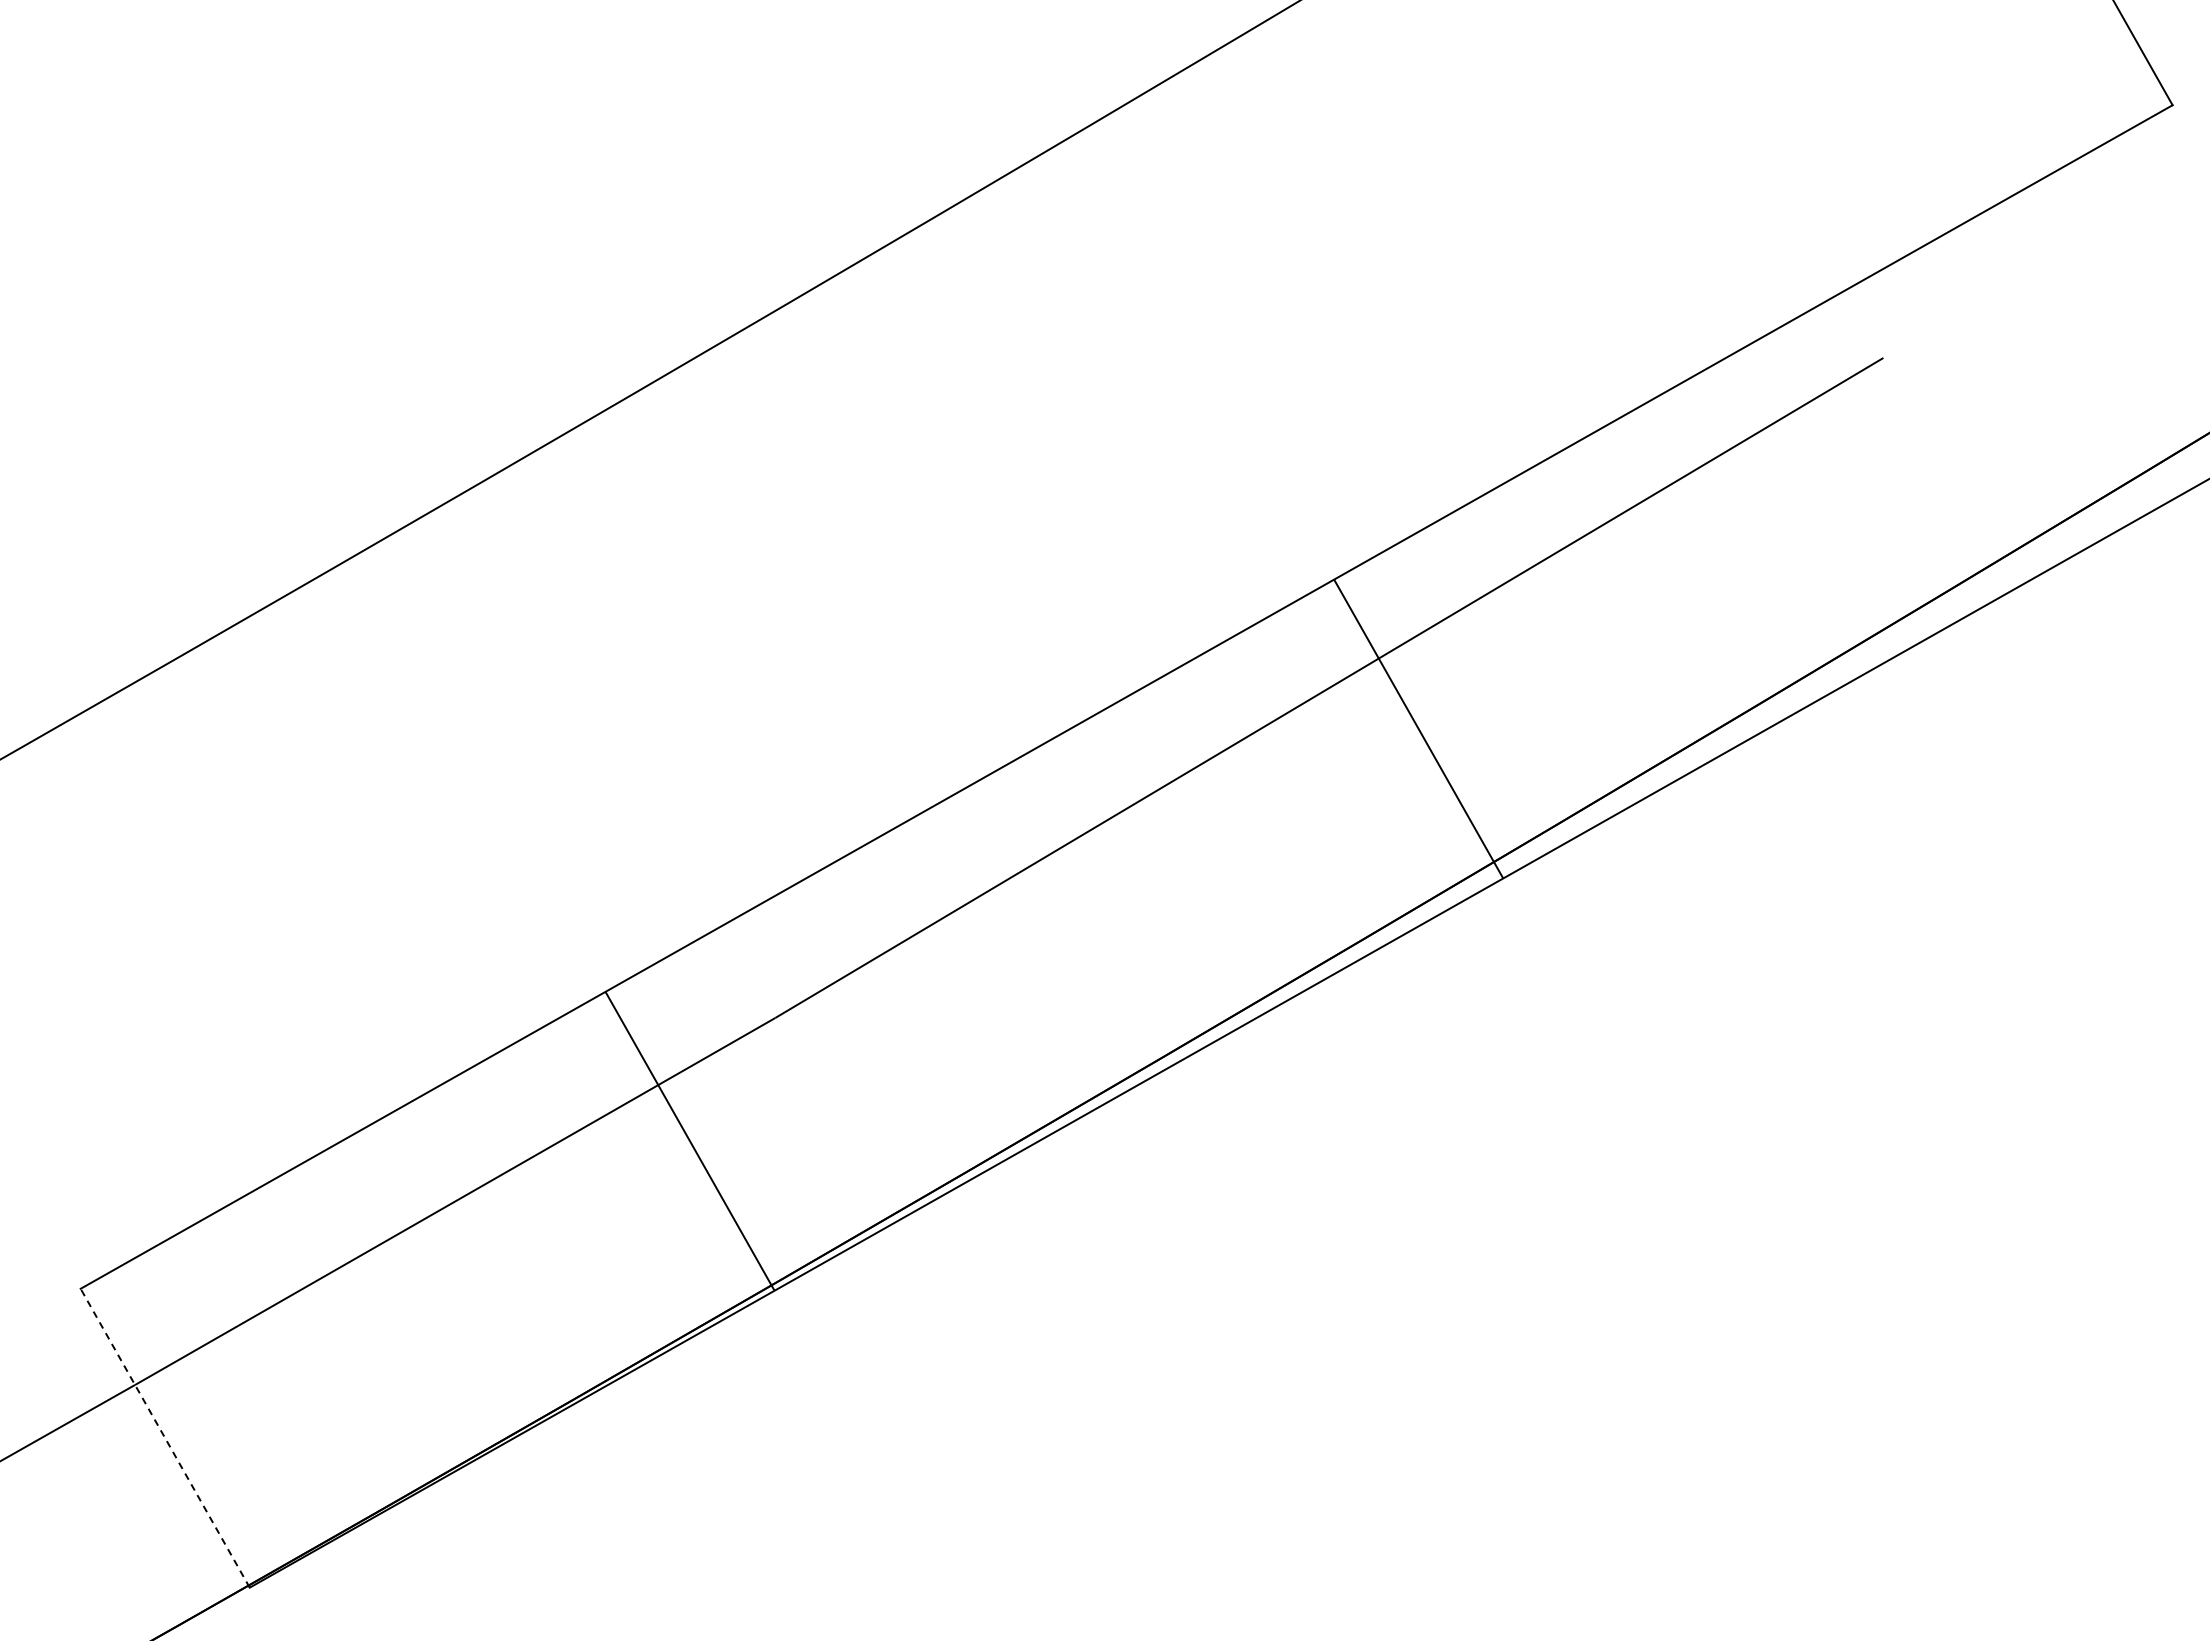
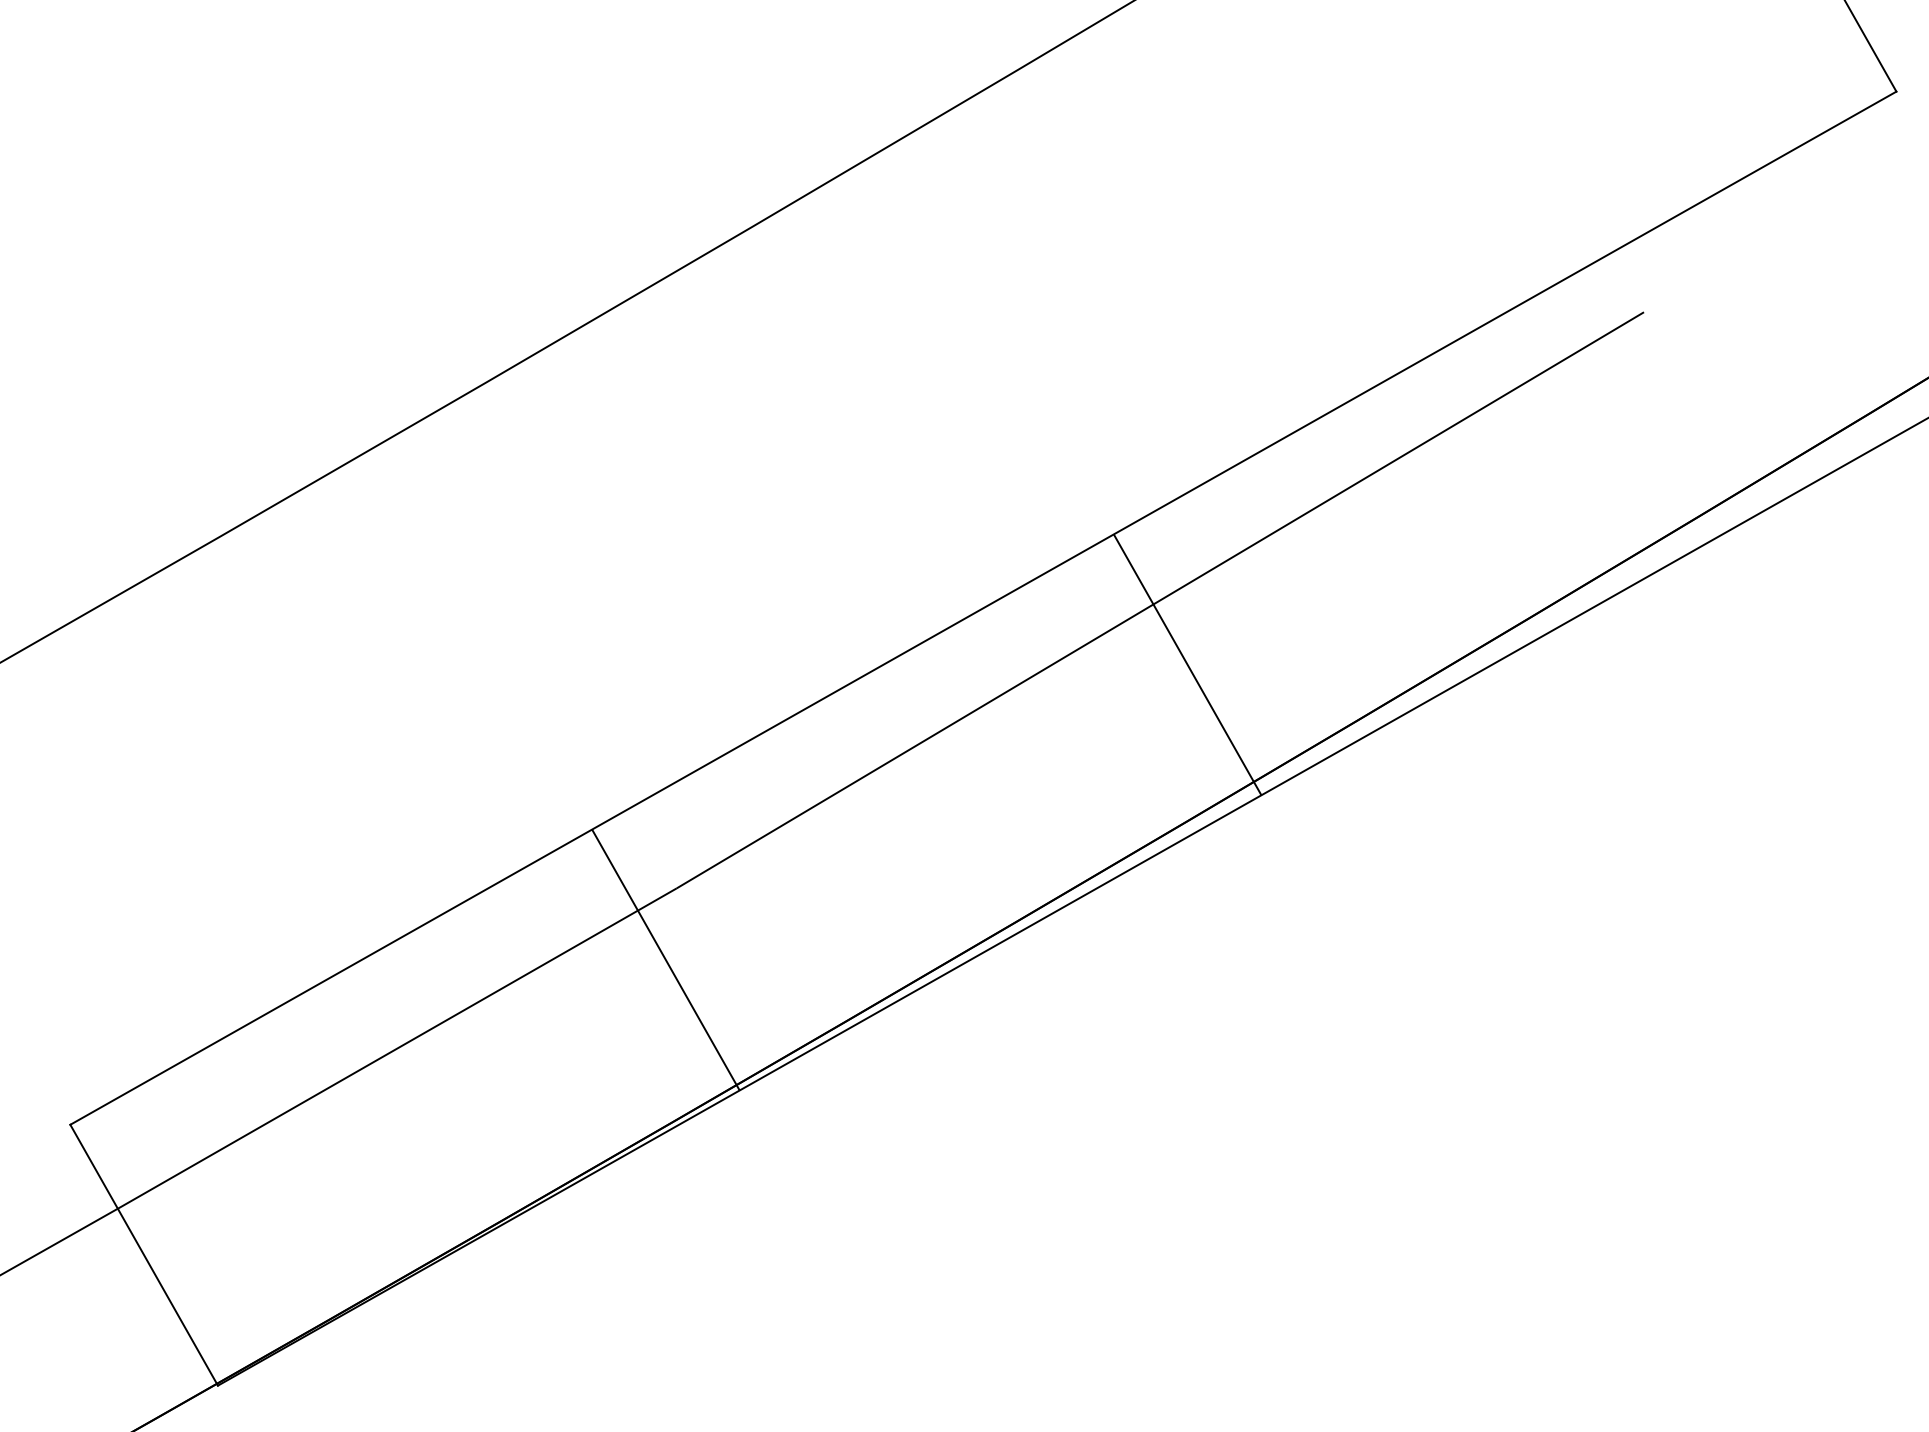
line: (1418, 728) -> (1187, 664), moved
line: (689, 1140) -> (665, 959), moved
line: (165, 1438) -> (144, 1255), dashed -> solid

